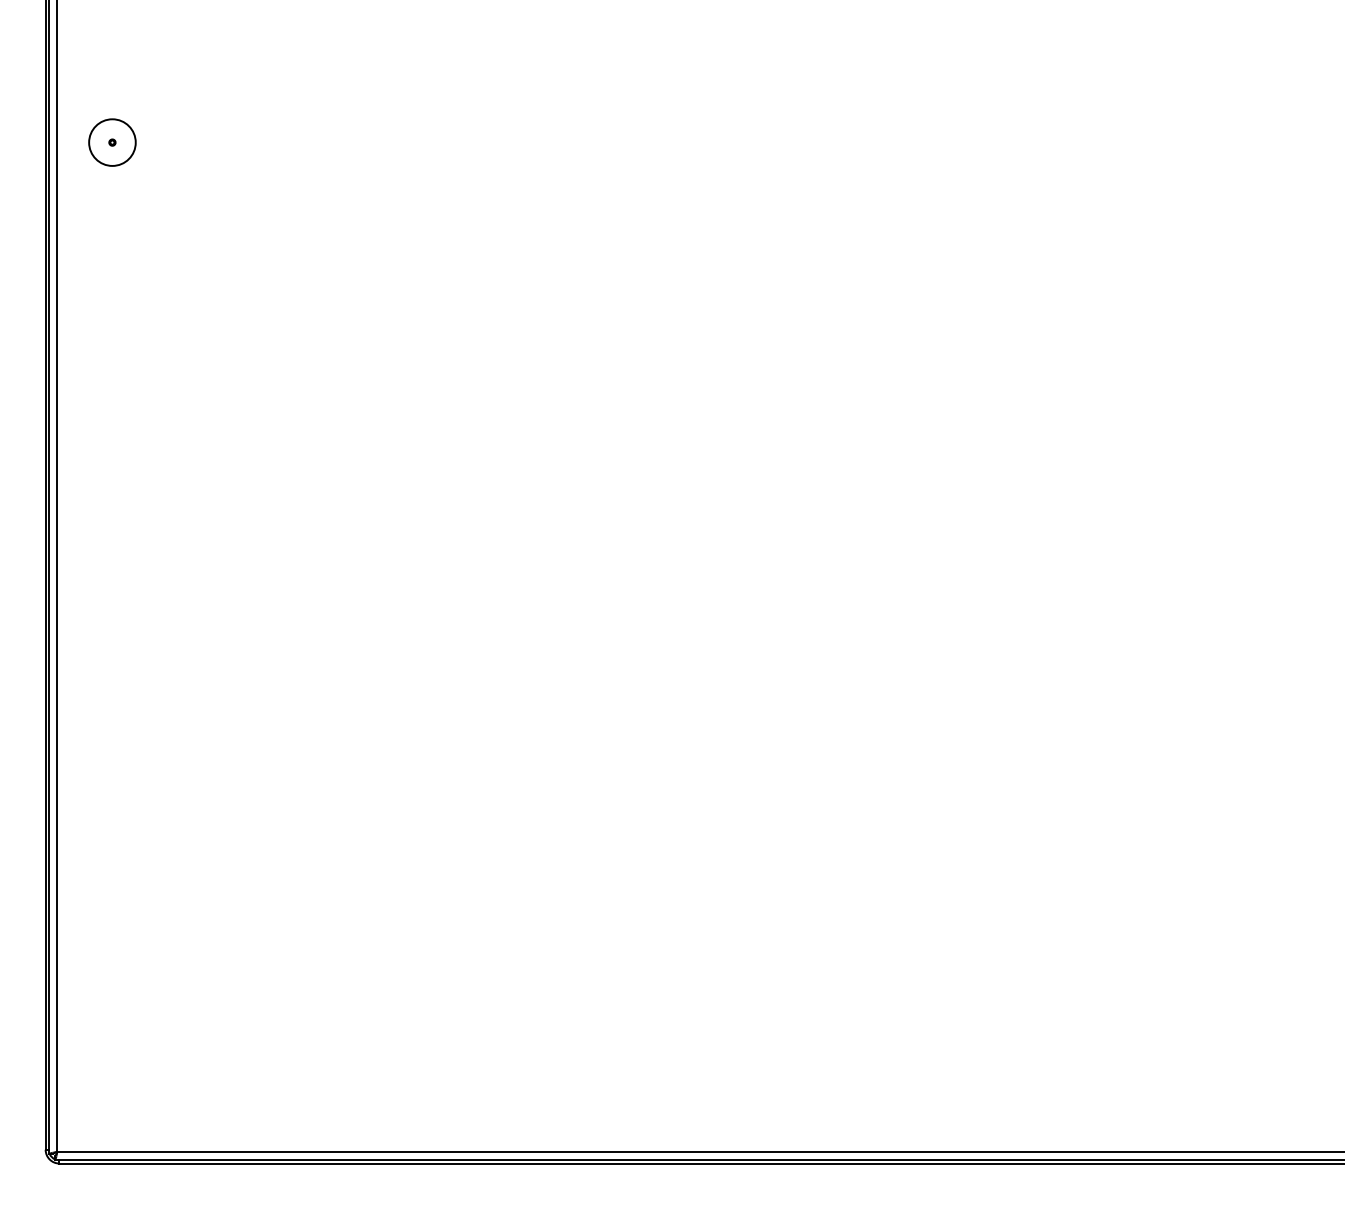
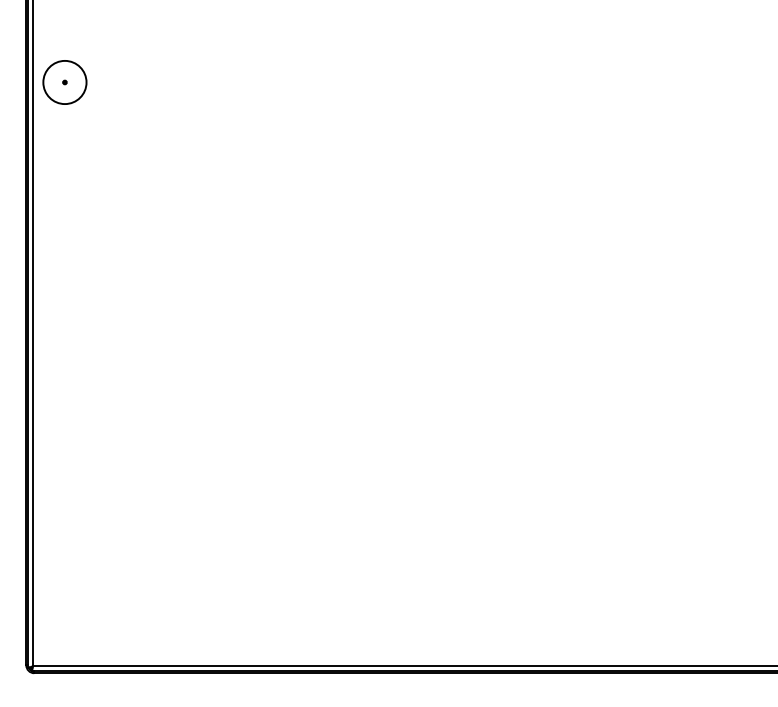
circle: (111, 142) -> (64, 82), size x1.6

